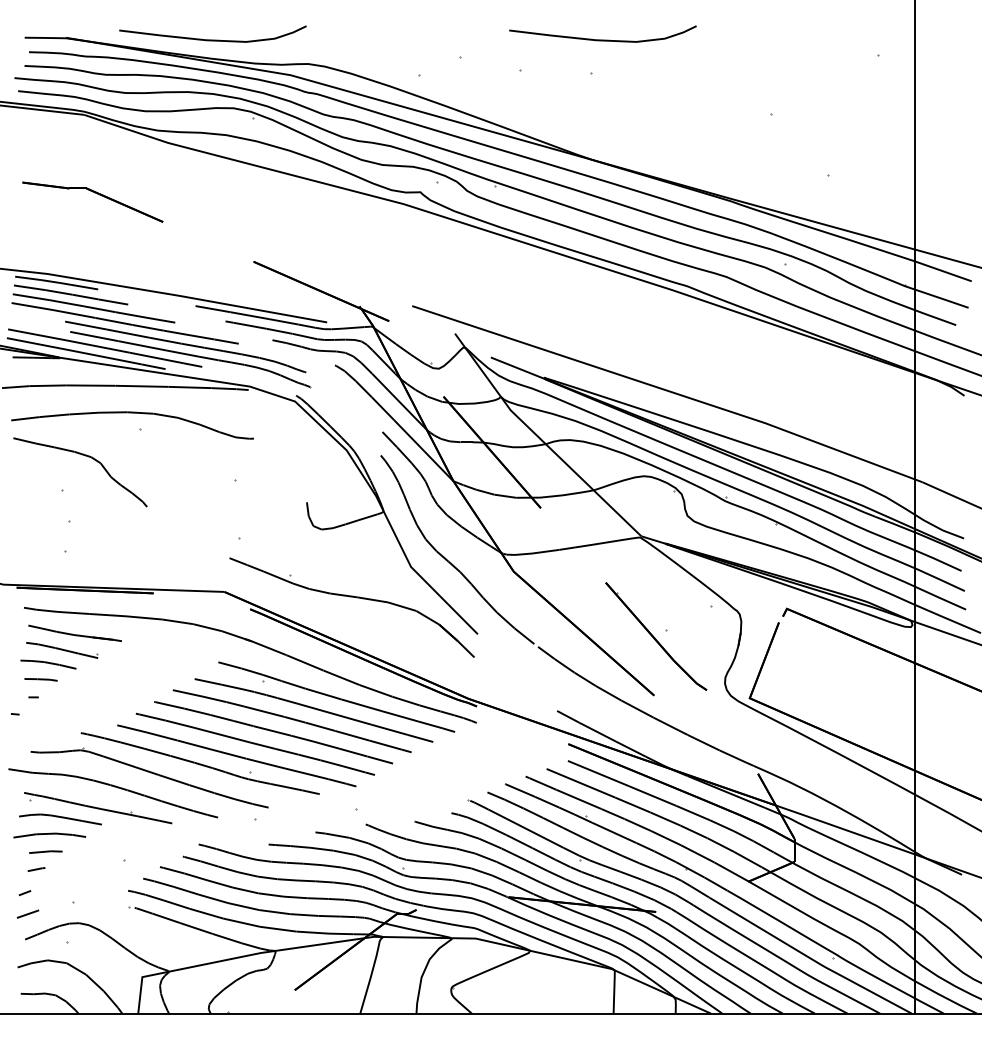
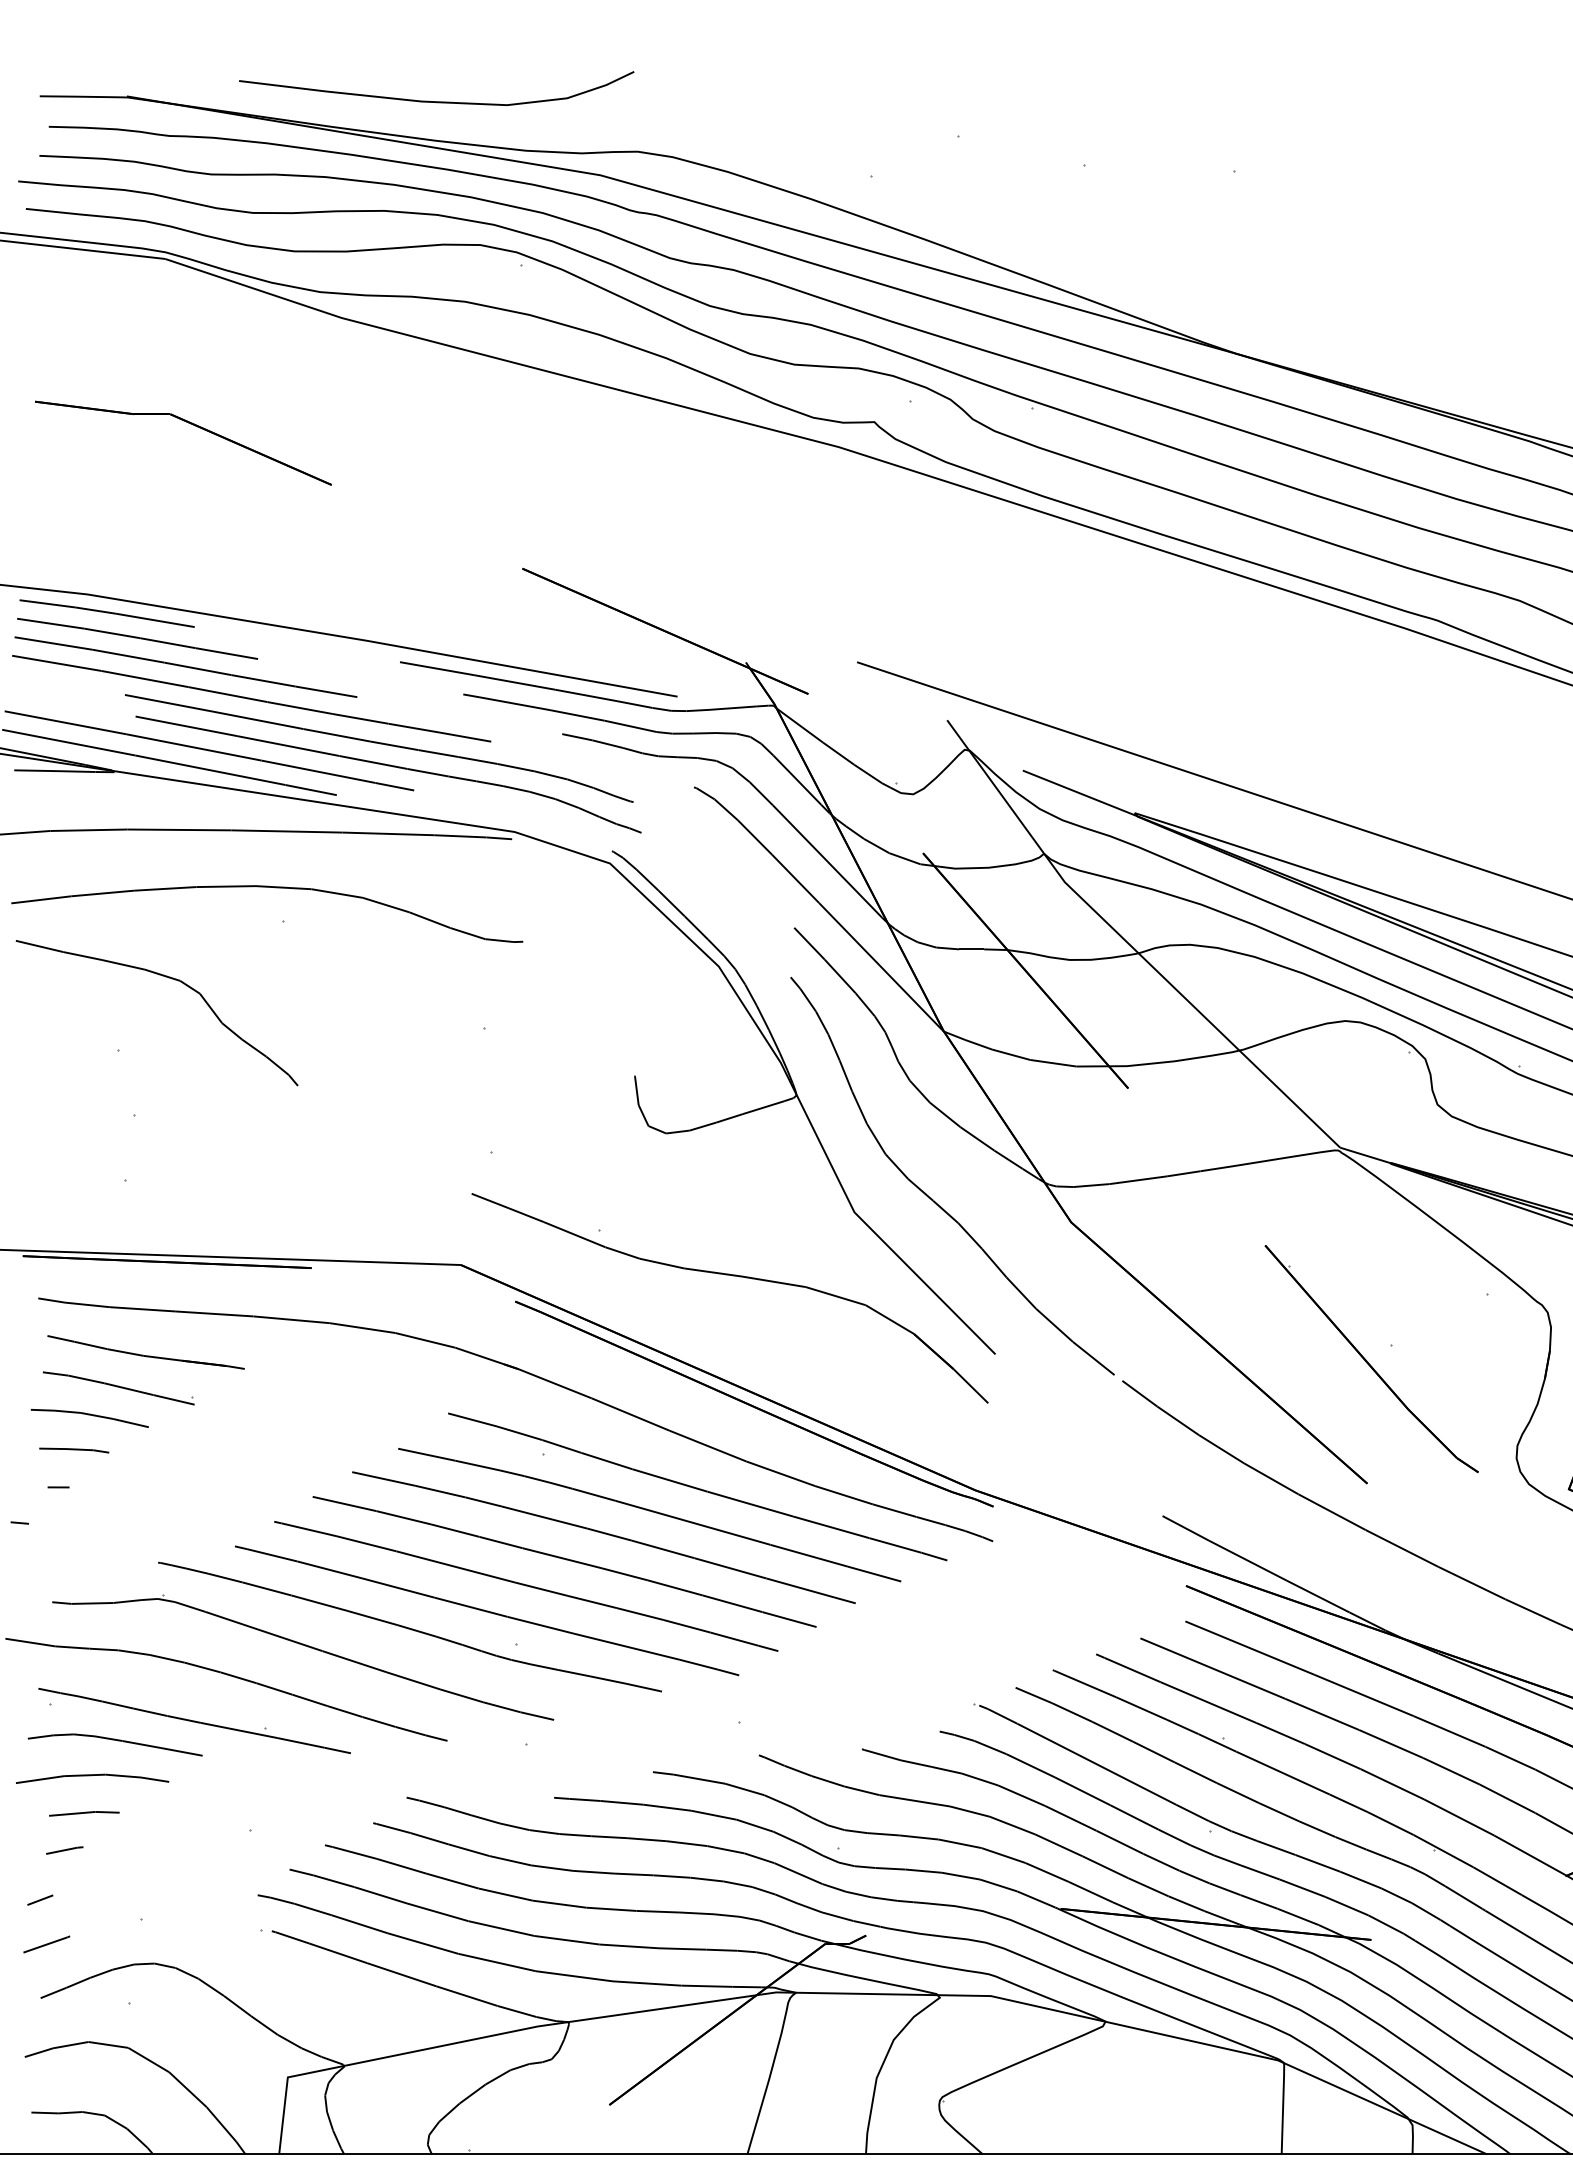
curve: (602, 39) -> (1258, 99), removed

